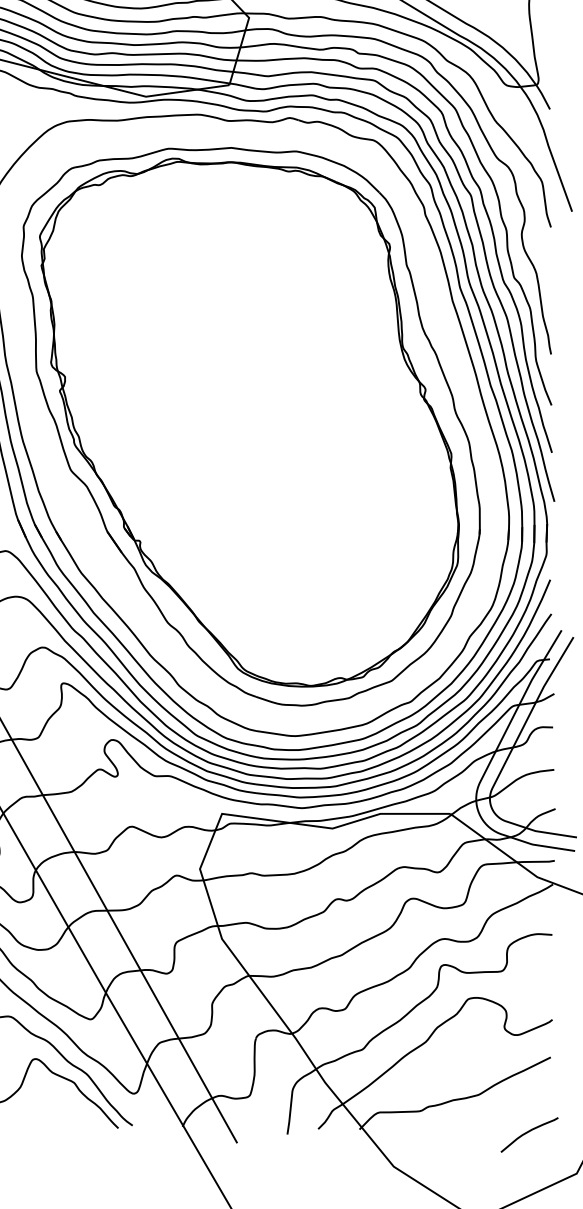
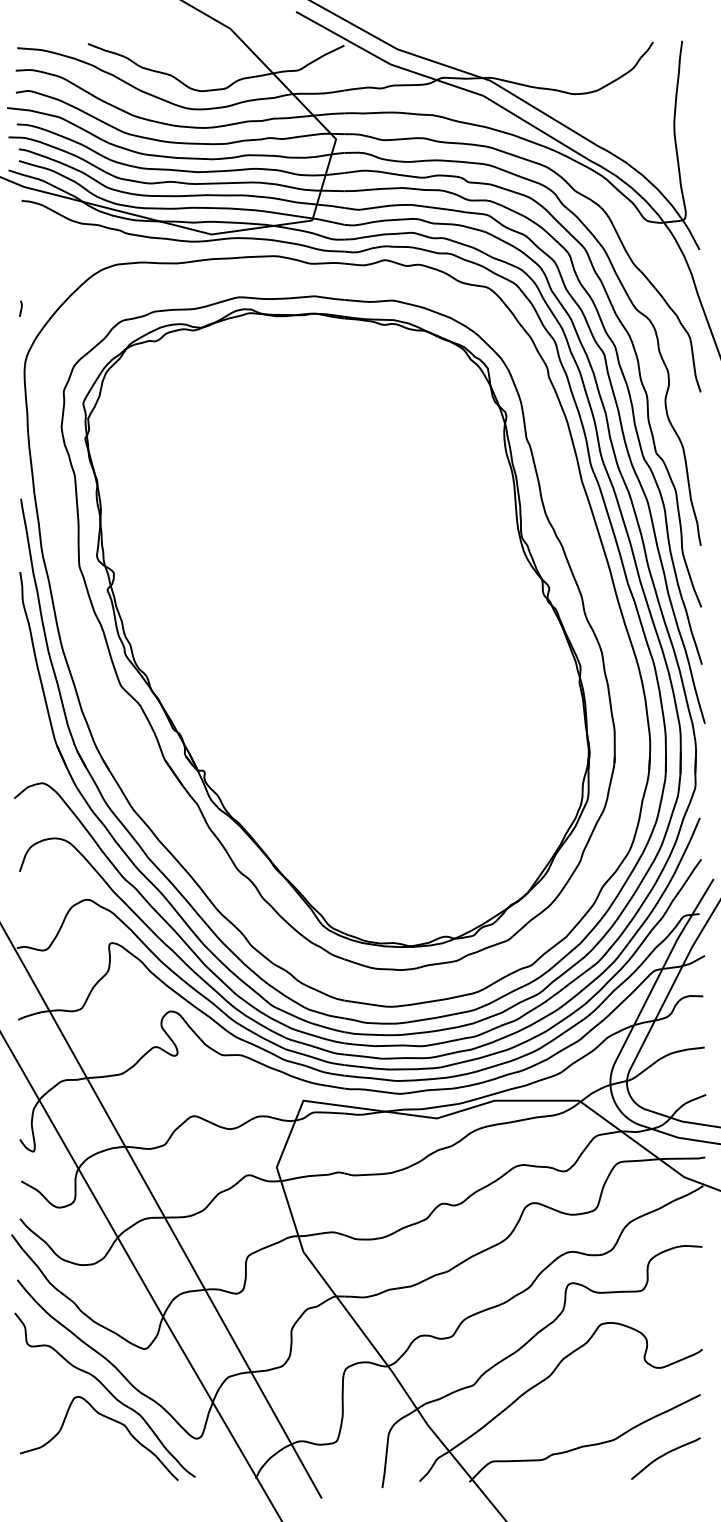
curve: (527, 1133) -> (663, 1456), moved

